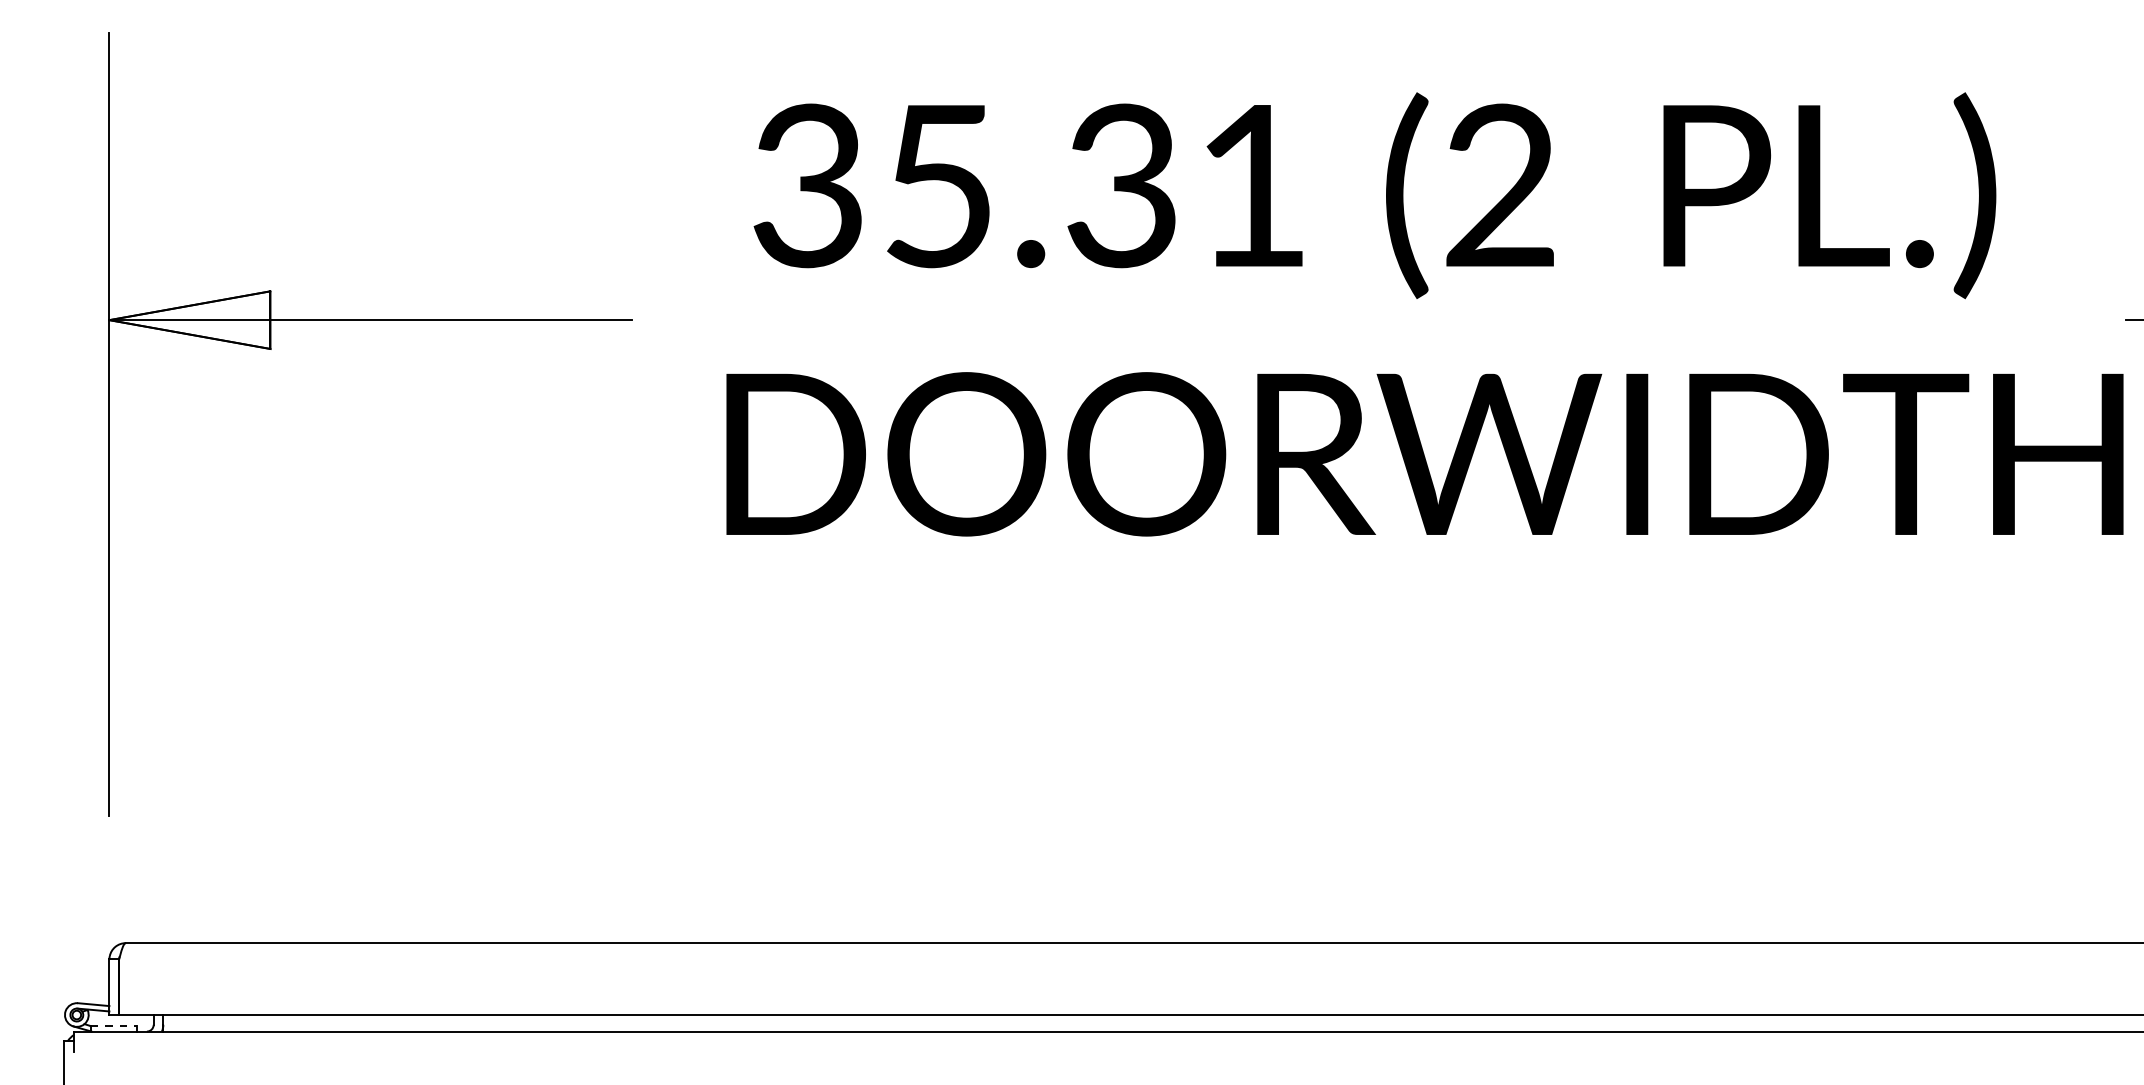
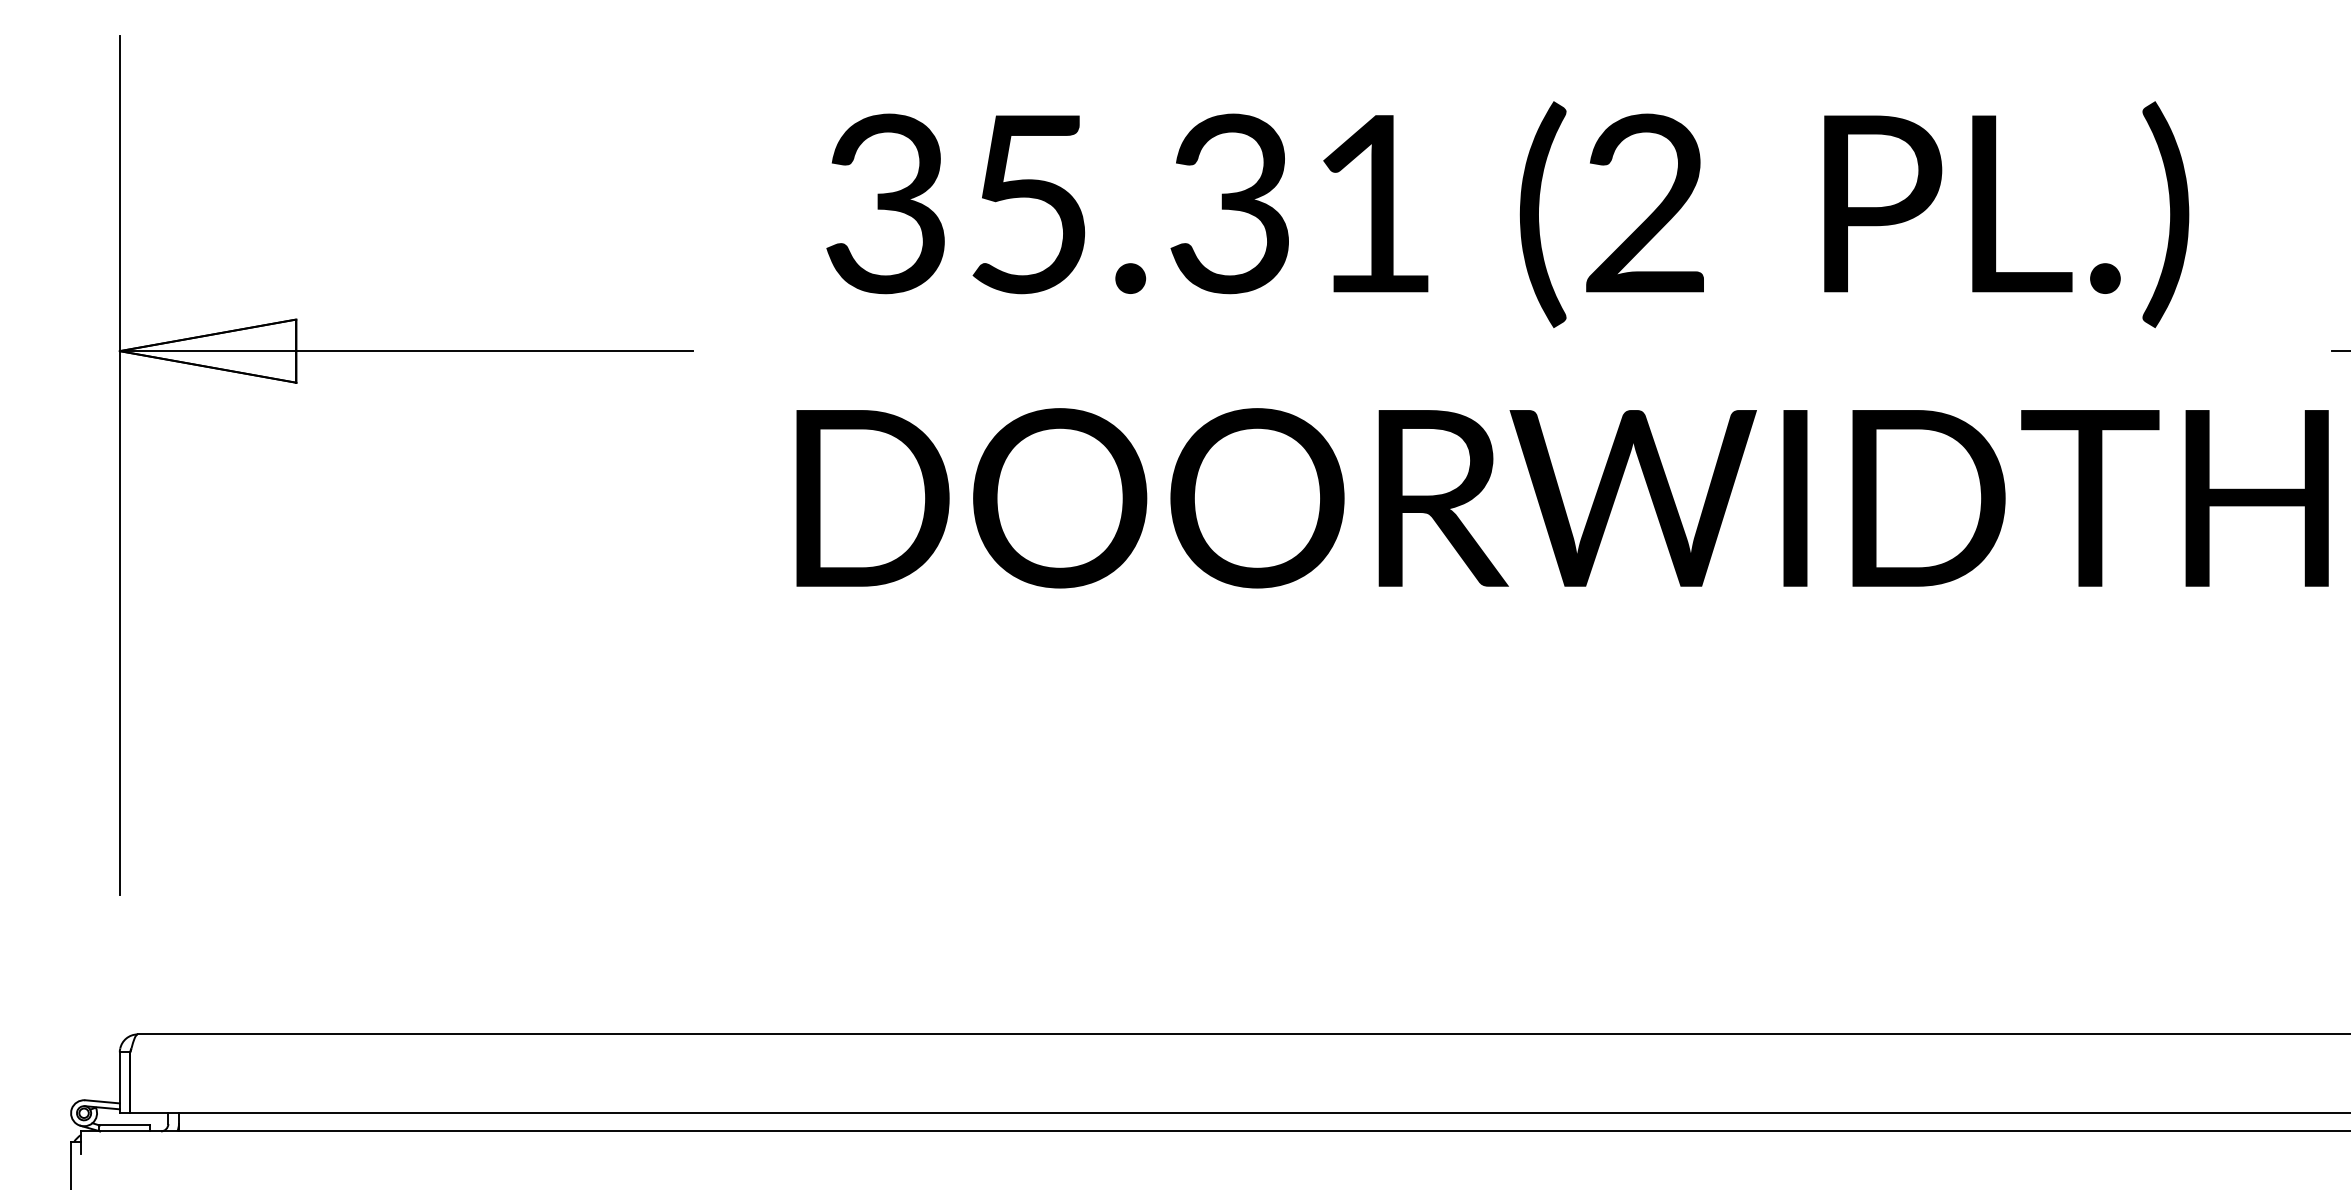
line: (113, 1026) -> (124, 1125), dashed -> solid

